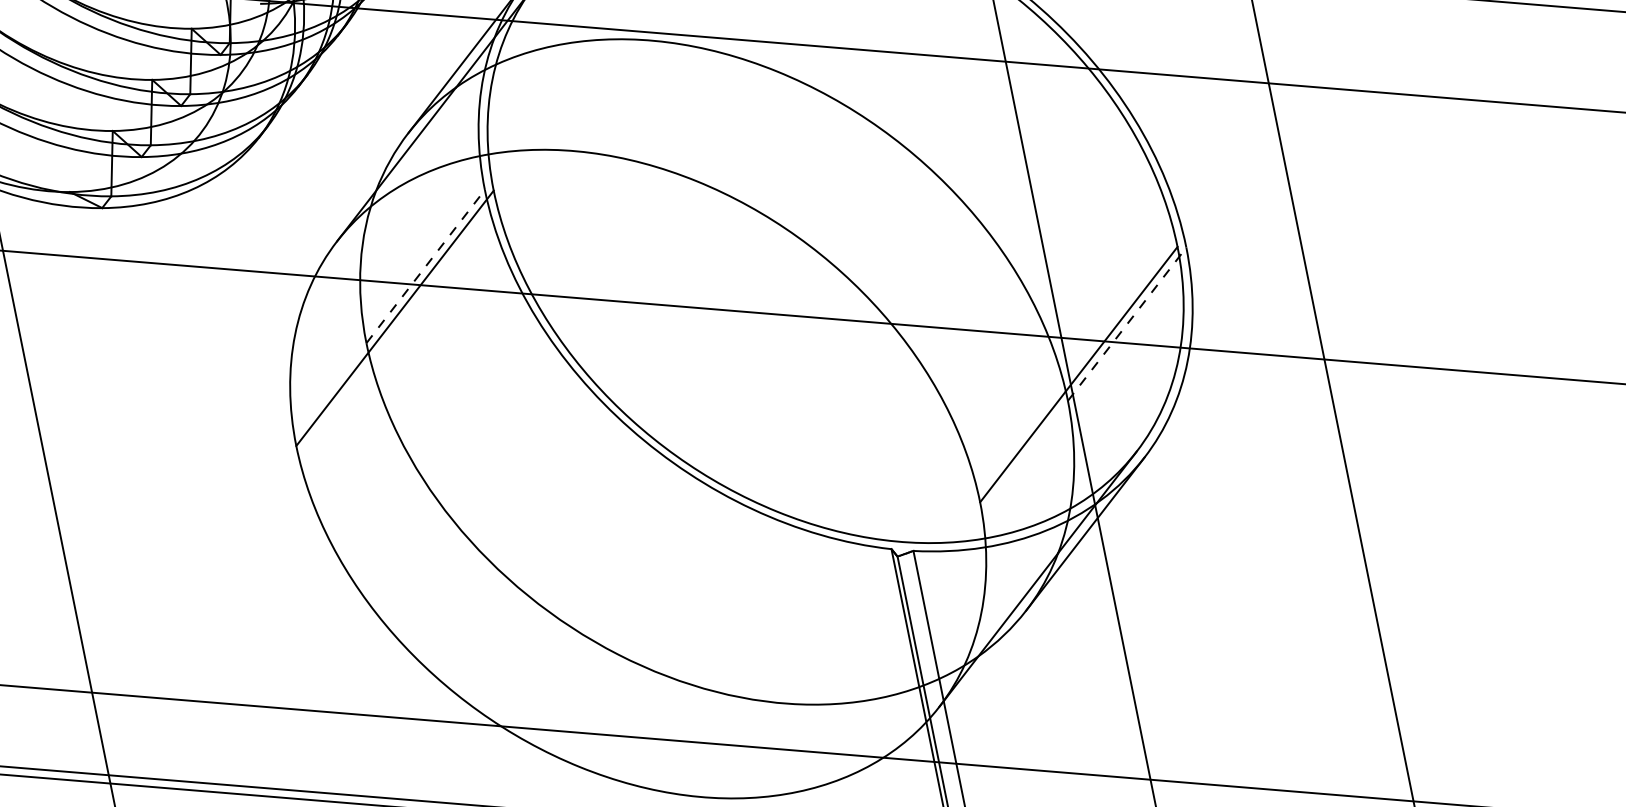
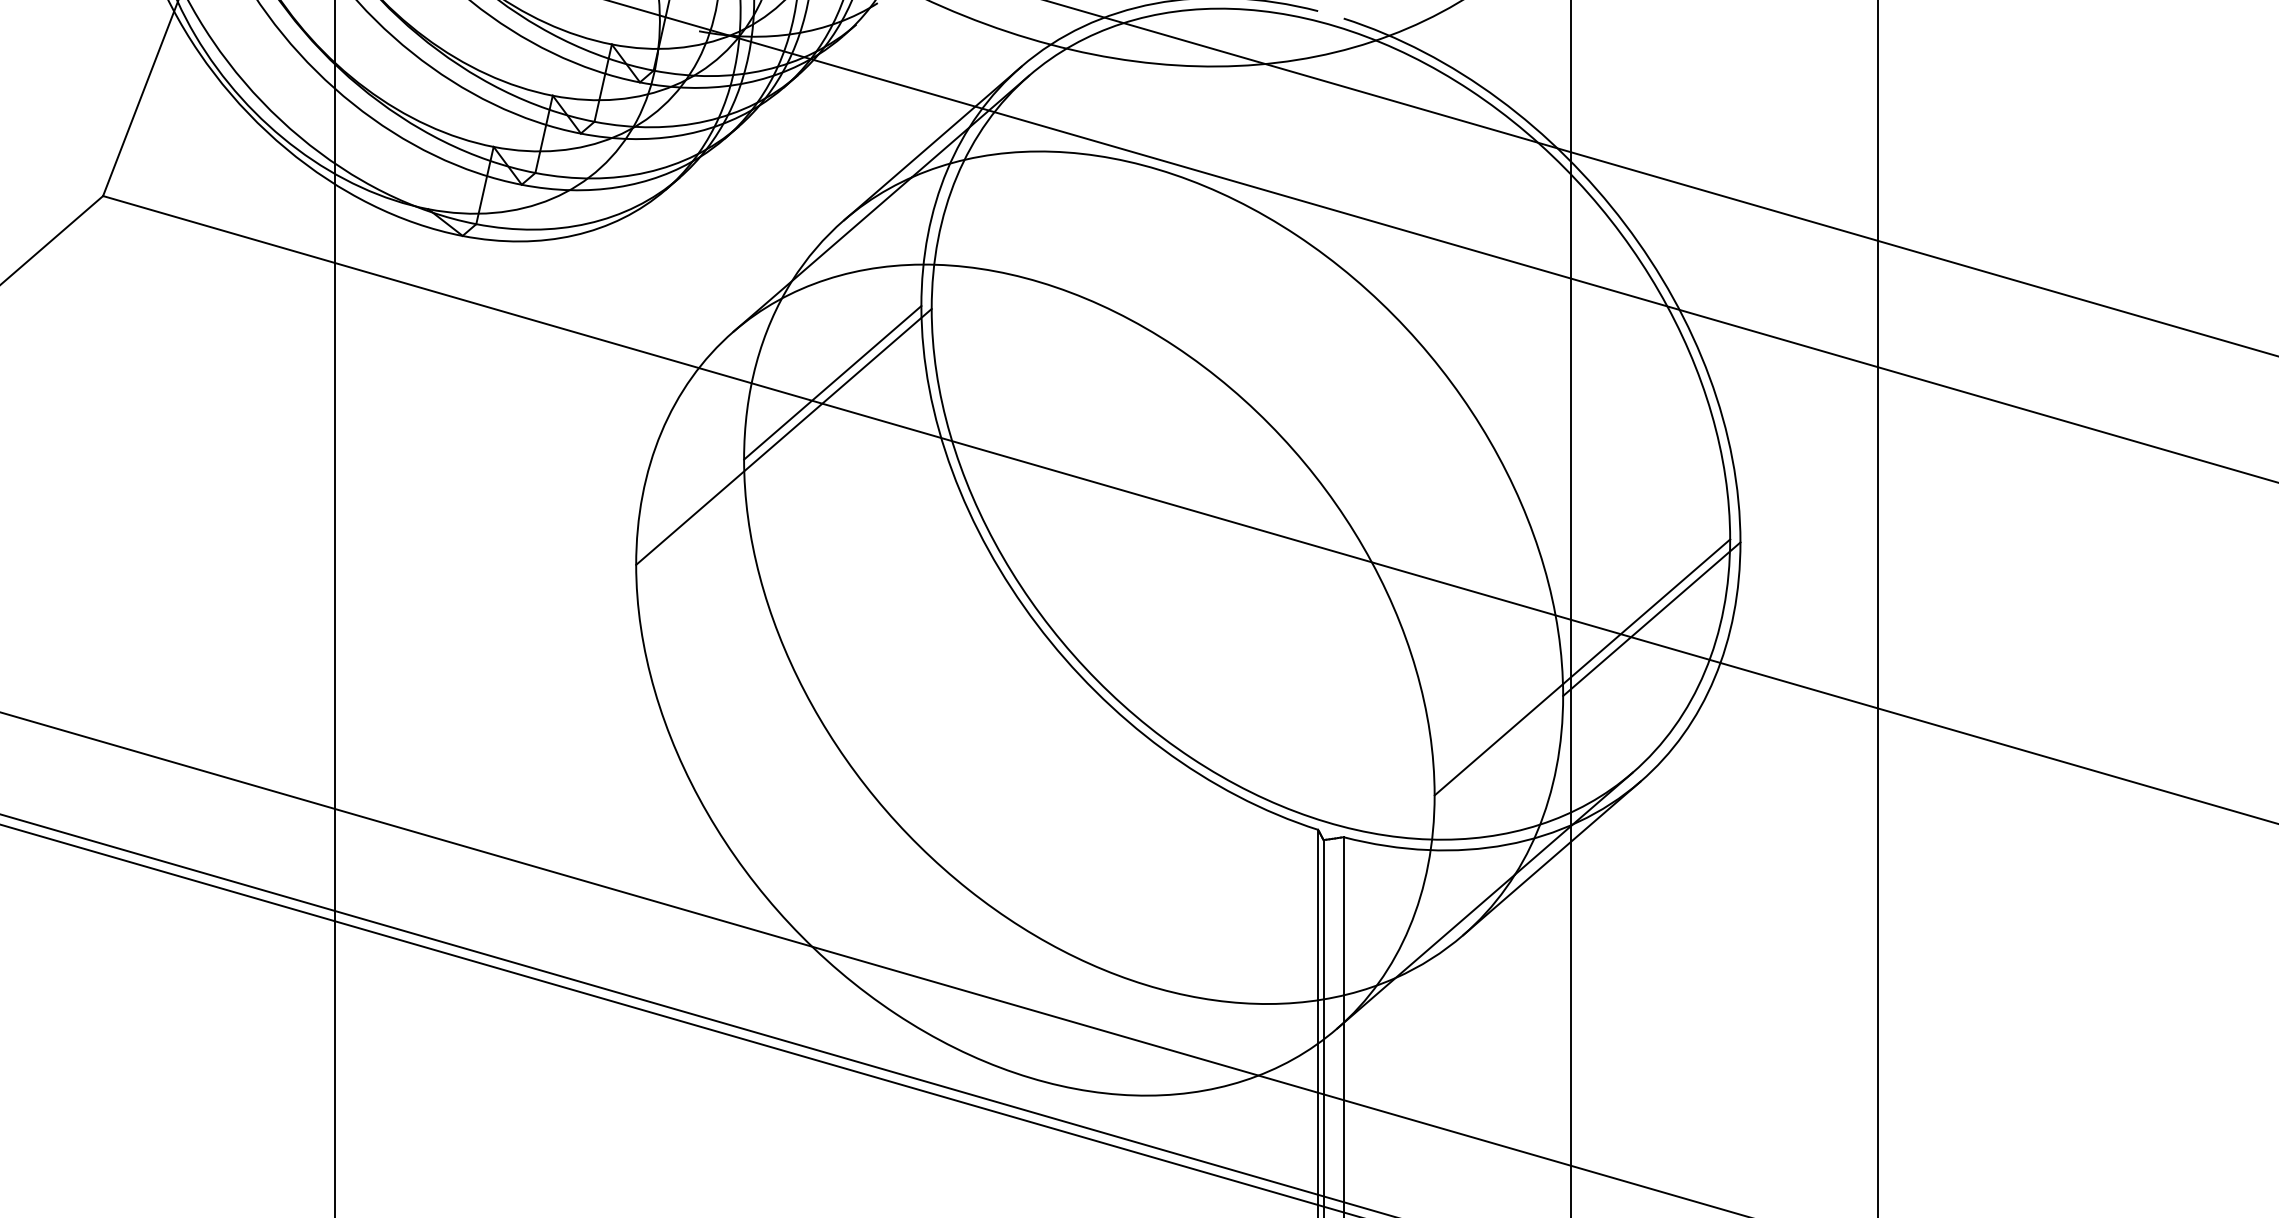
line: (426, 266) -> (833, 382), dashed -> solid
line: (1127, 323) -> (1652, 618), dashed -> solid

